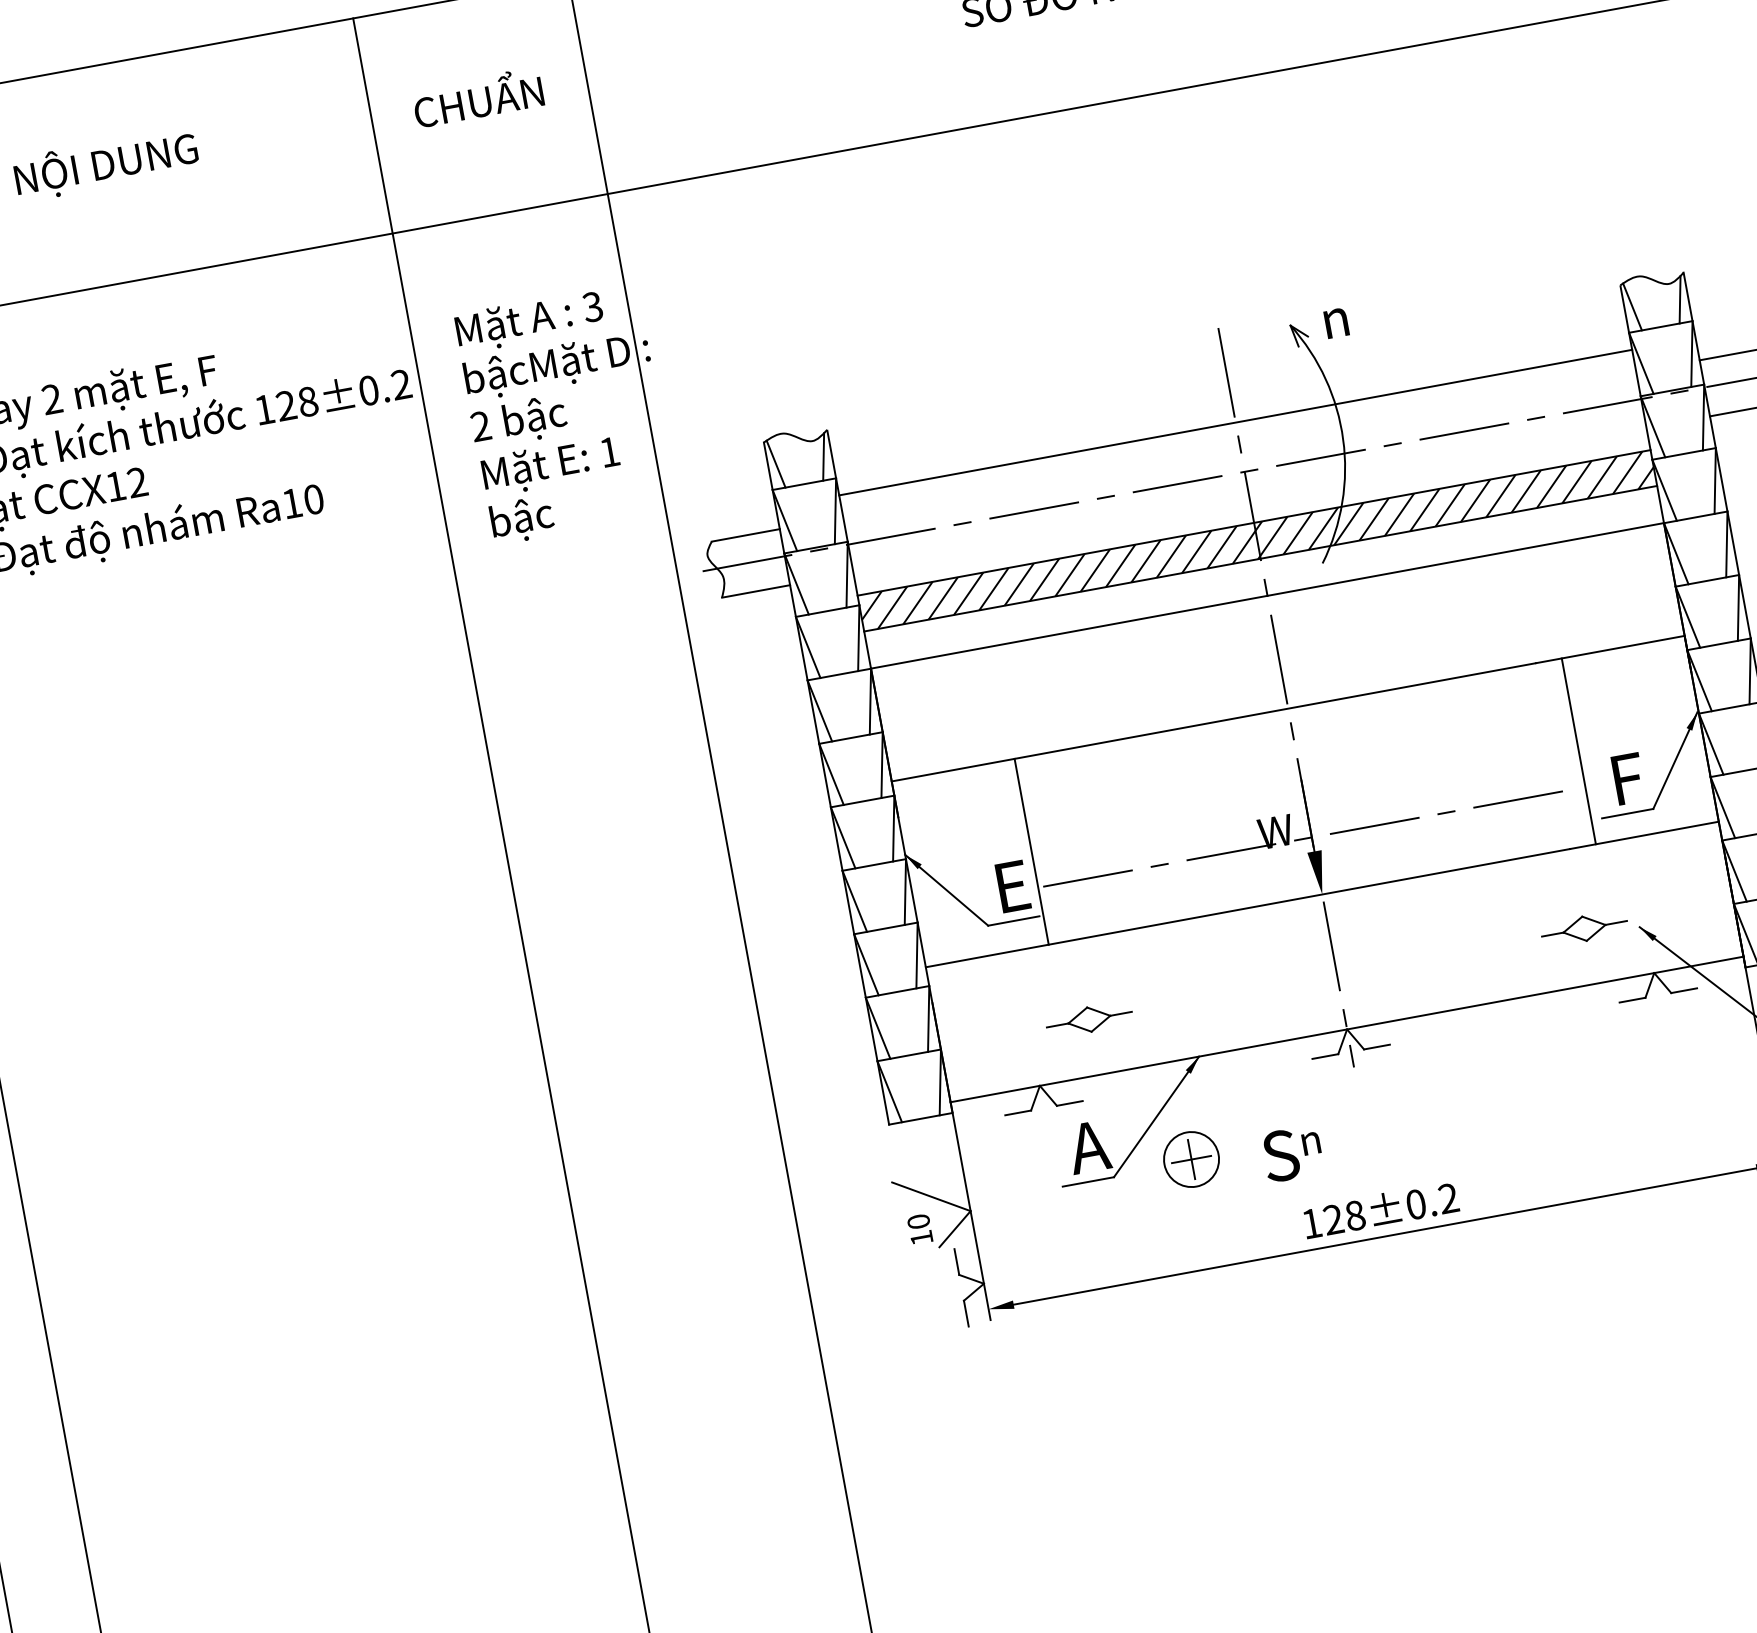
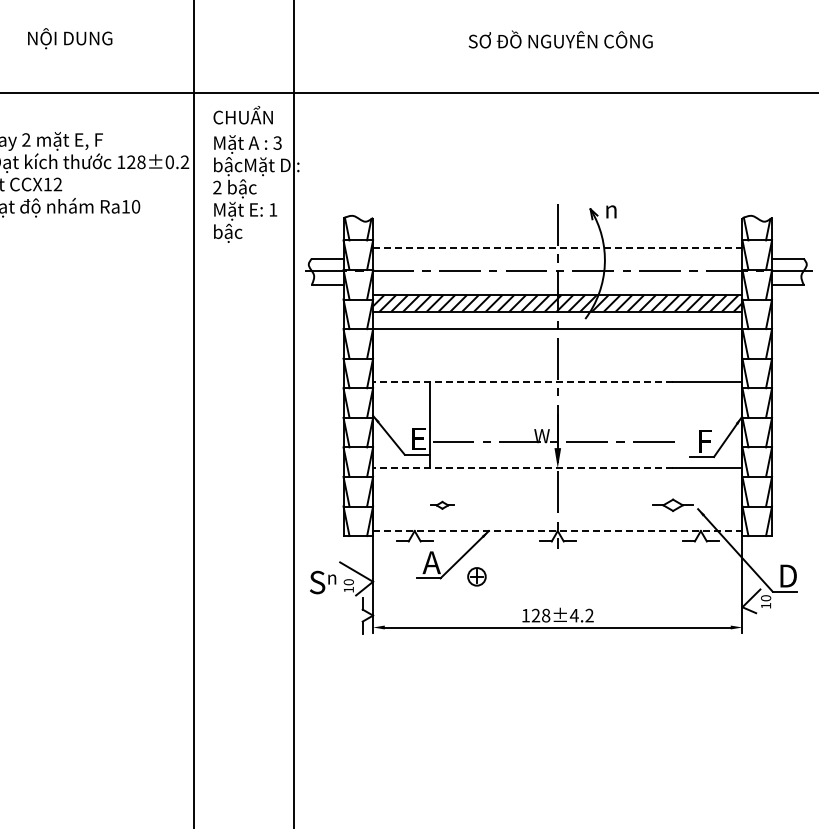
text: (476, 98) -> (242, 115), moved
line: (1235, 423) -> (557, 248), solid -> dashed
line: (1212, 722) -> (522, 381), solid -> dashed
line: (1579, 750) -> (685, 424), removed
line: (1246, 909) -> (522, 468), solid -> dashed
part: (1089, 1020) -> (442, 505), size x0.6
line: (1346, 1030) -> (557, 531), solid -> dashed
text: (1293, 1153) -> (323, 582), moved
part: (1190, 1159) -> (476, 576), size x0.7
text: (1414, 1204) -> (573, 615), 128±0.2 -> 128±4.2

